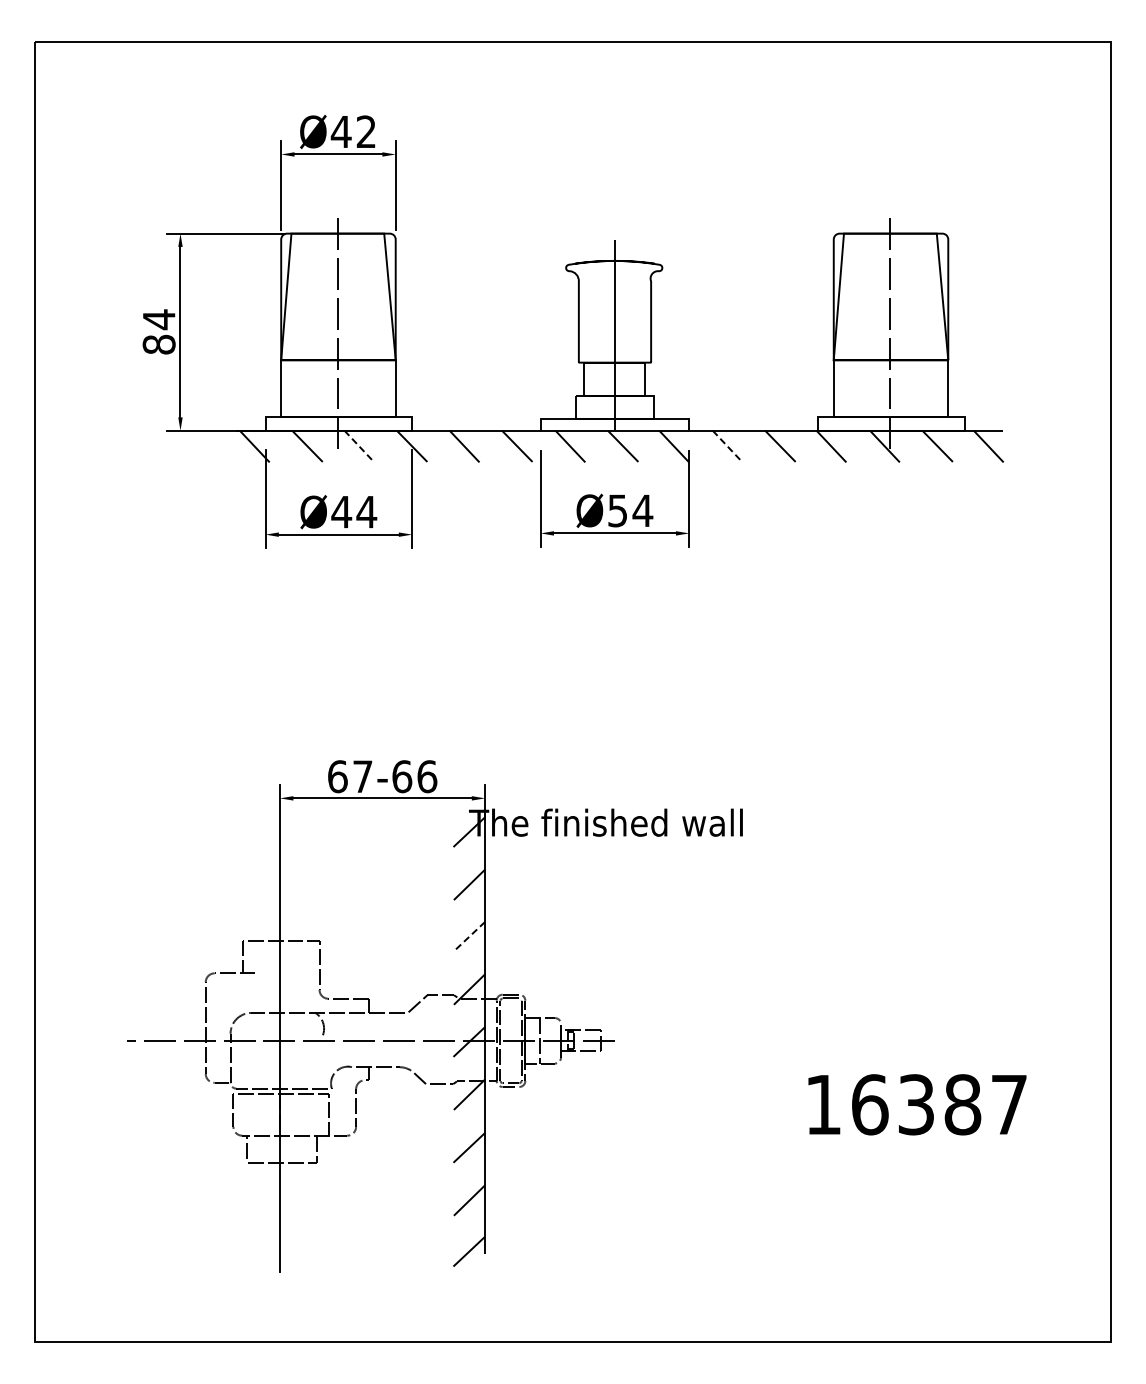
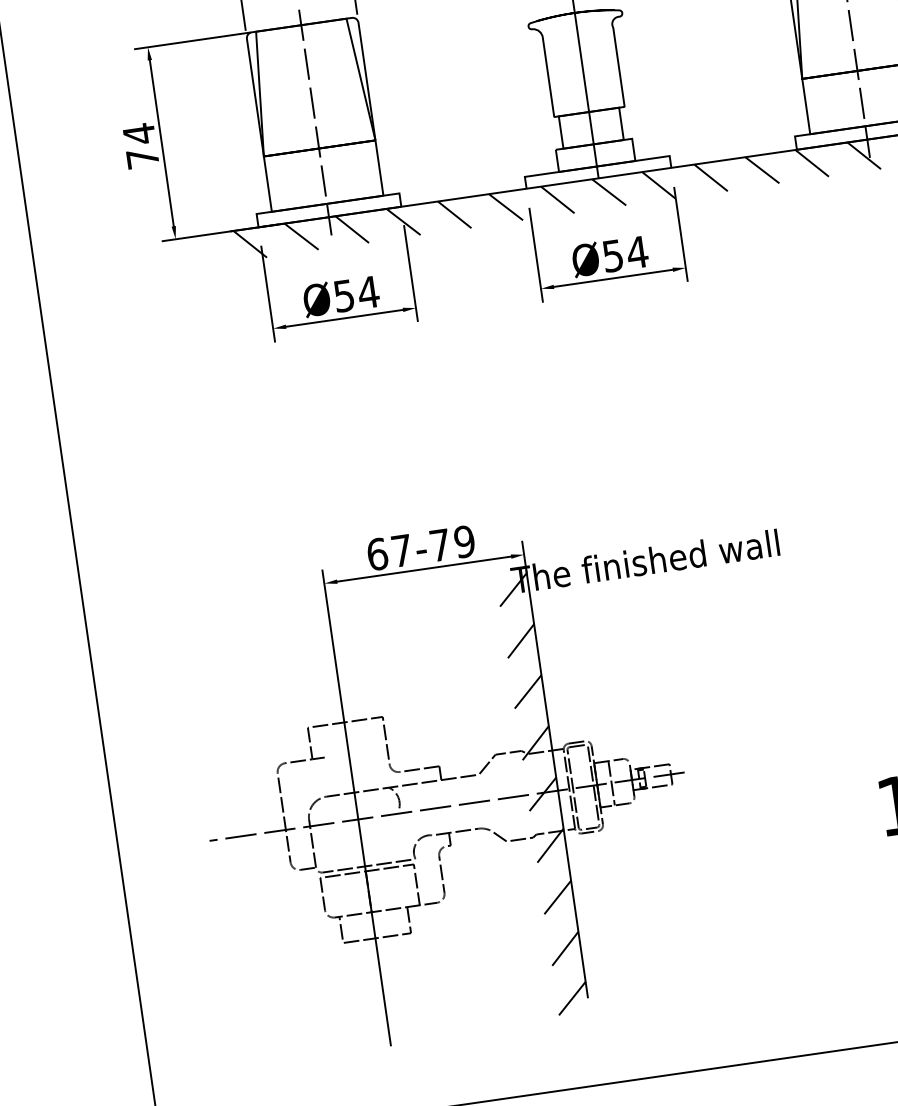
text: (158, 344) -> (142, 158), 84 -> 74
line: (359, 446) -> (352, 229), dashed -> solid
line: (727, 446) -> (710, 177), dashed -> solid
text: (341, 512) -> (344, 296), Ø44 -> Ø54
text: (414, 776) -> (452, 543), 67-66 -> 67-79
line: (469, 936) -> (528, 691), dashed -> solid

